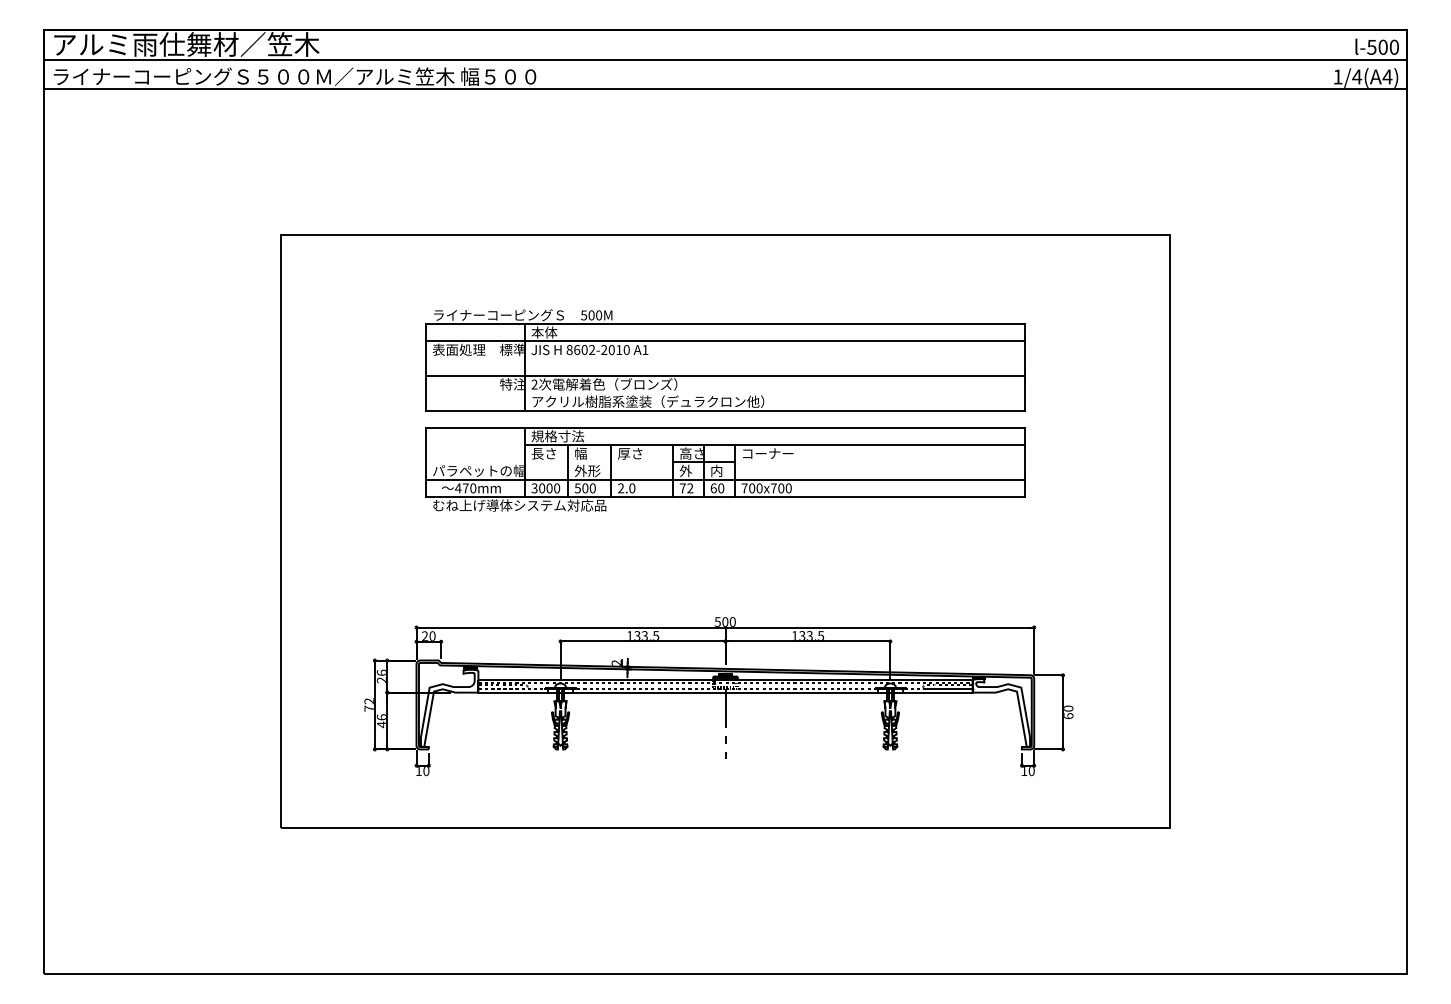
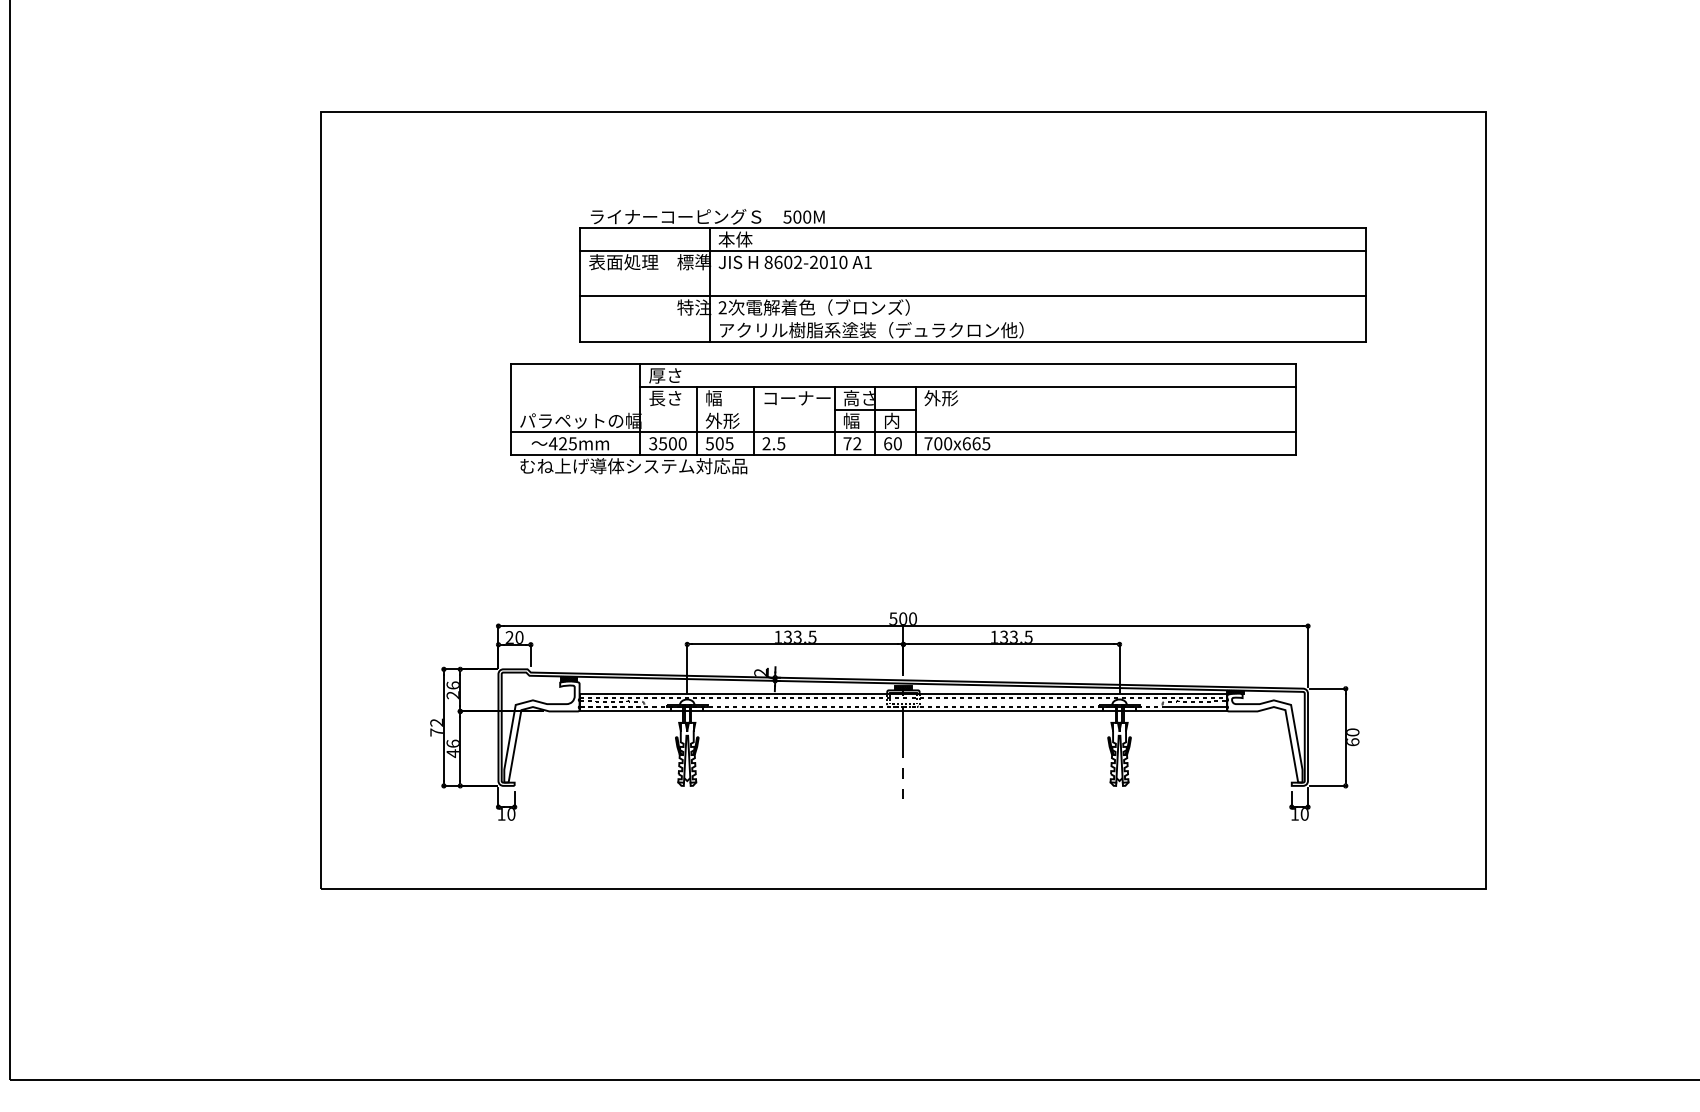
part: (725, 360) -> (972, 276), moved
text: (557, 436) -> (683, 375), 規格寸法 -> 厚さ
text: (643, 453) -> (795, 398), 厚さ -> コーナー
text: (767, 453) -> (958, 398), コーナー -> 外形
text: (685, 470) -> (850, 420), 外 -> 幅
text: (469, 488) -> (567, 443), 470mm -> 425mm
text: (542, 488) -> (663, 443), 3000 -> 3500
text: (592, 488) -> (729, 443), 500 -> 505
text: (632, 488) -> (781, 443), 2.0 -> 2.5
text: (780, 488) -> (975, 443), 700x700 -> 700x665

